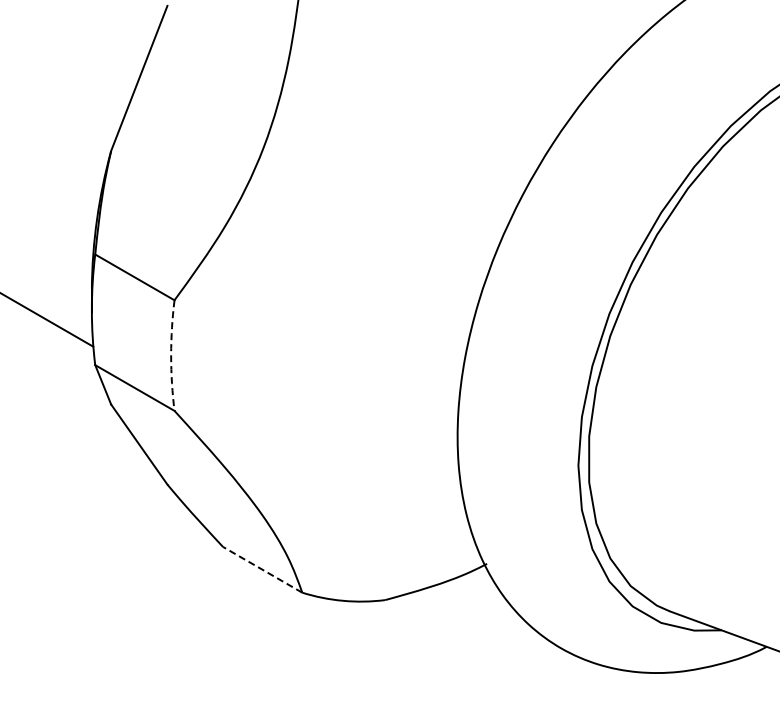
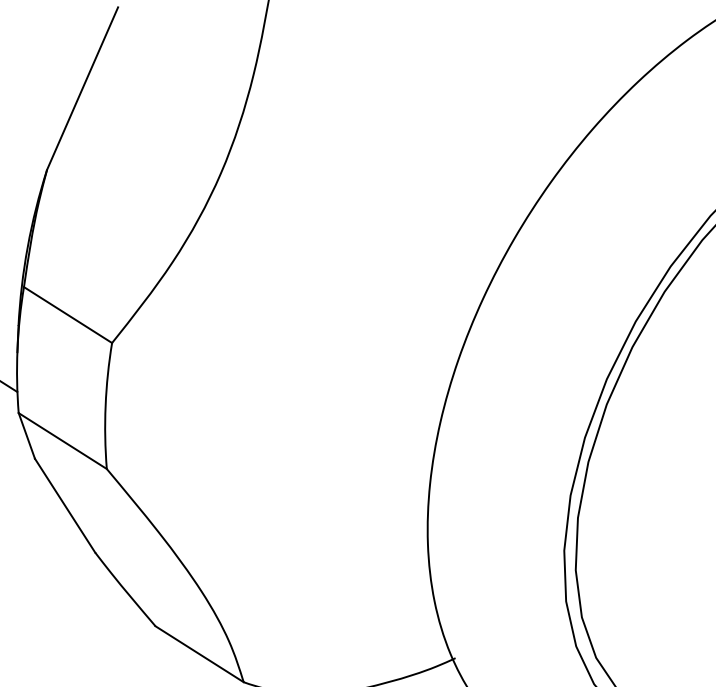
arc: (171, 355) -> (106, 405), dashed -> solid
line: (262, 569) -> (199, 653), dashed -> solid

